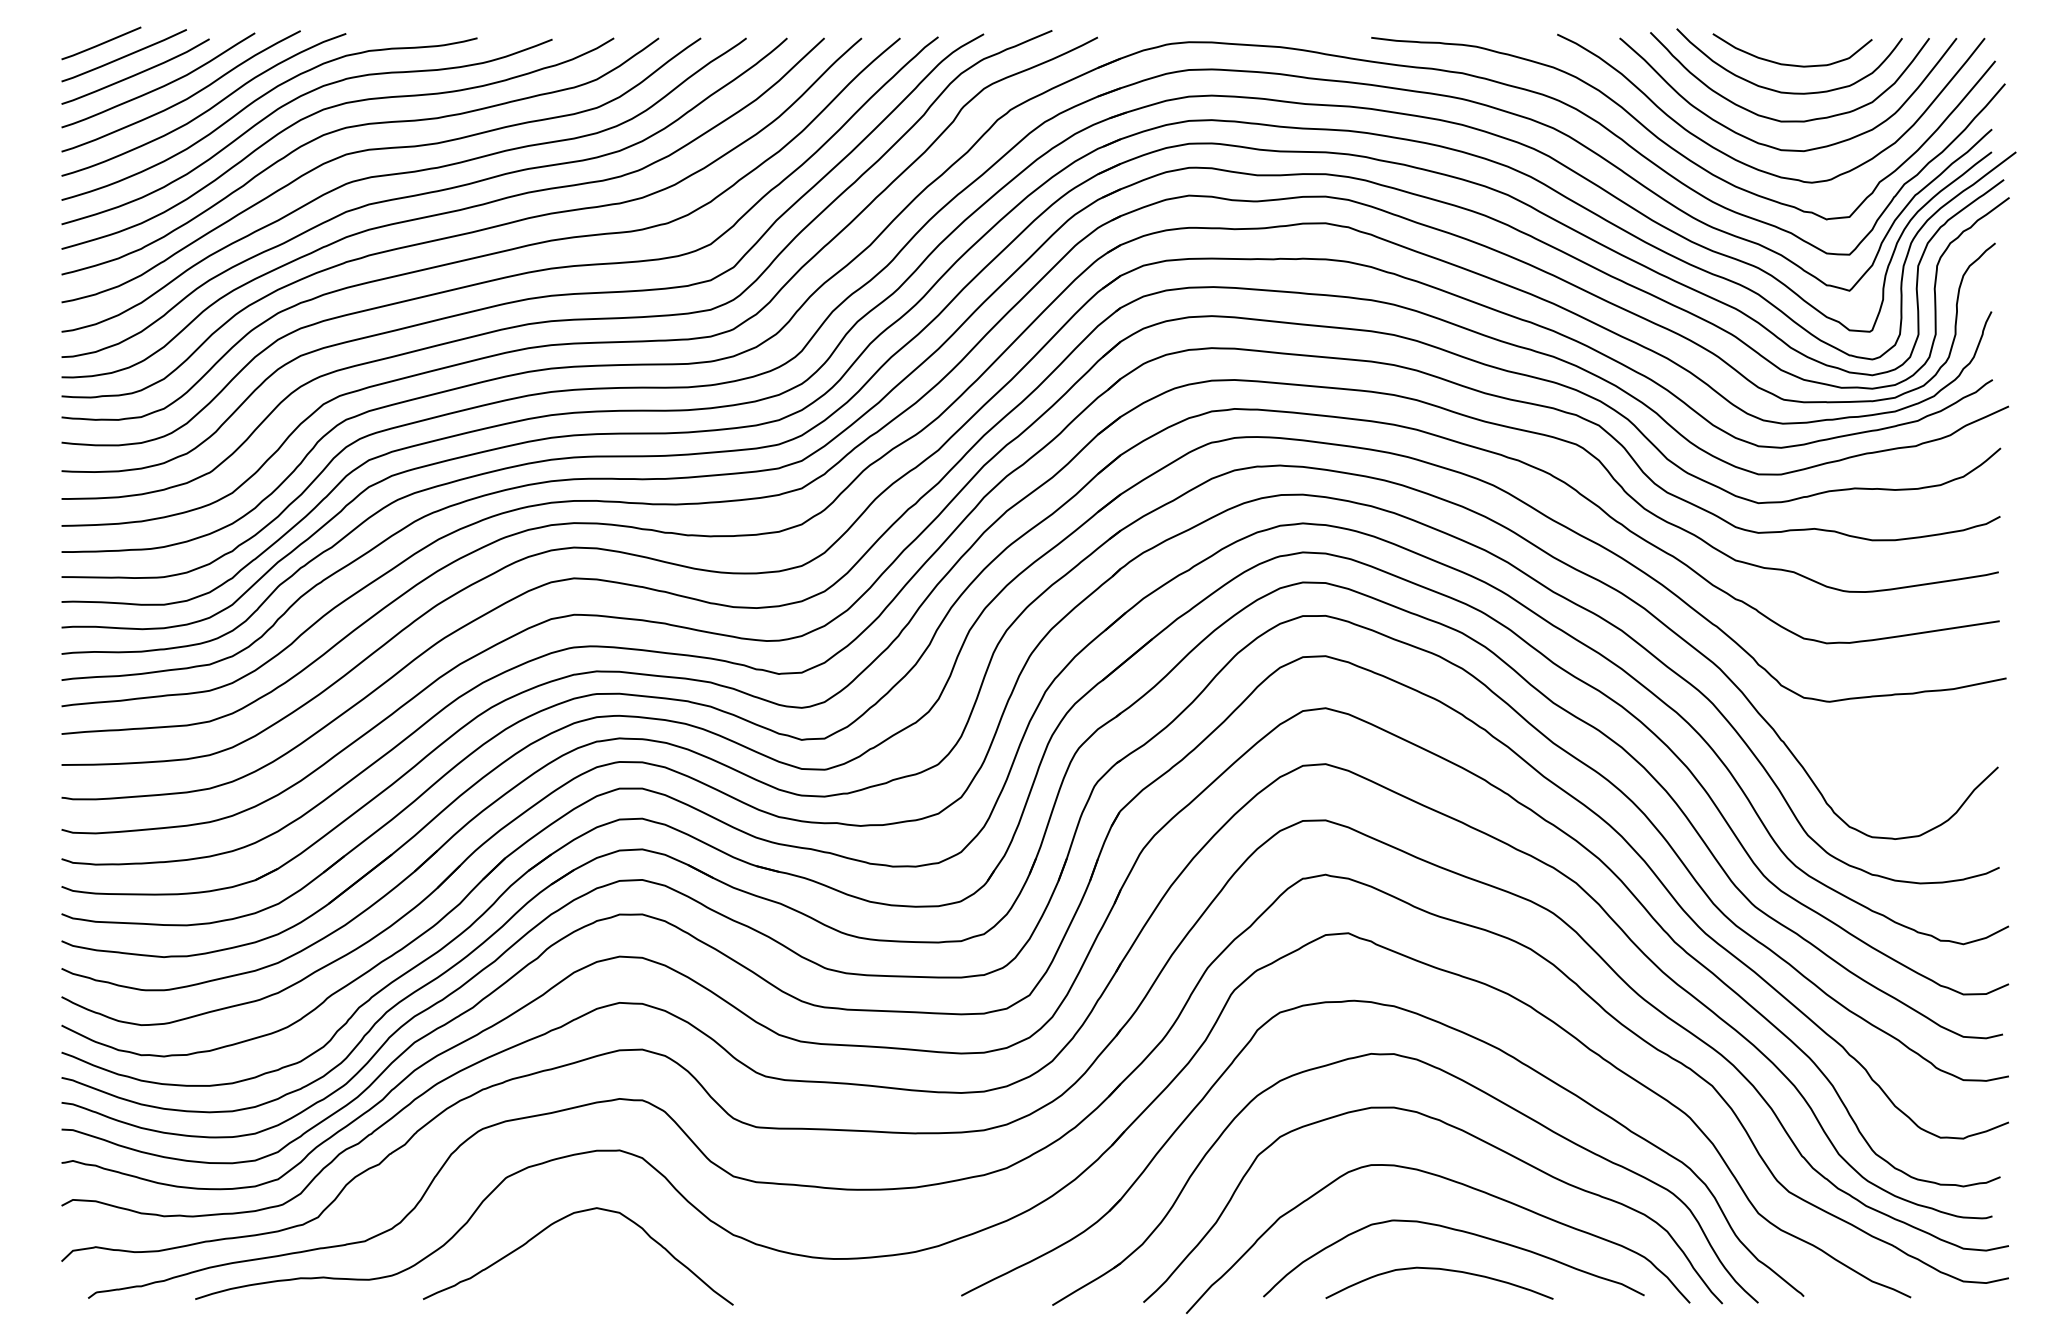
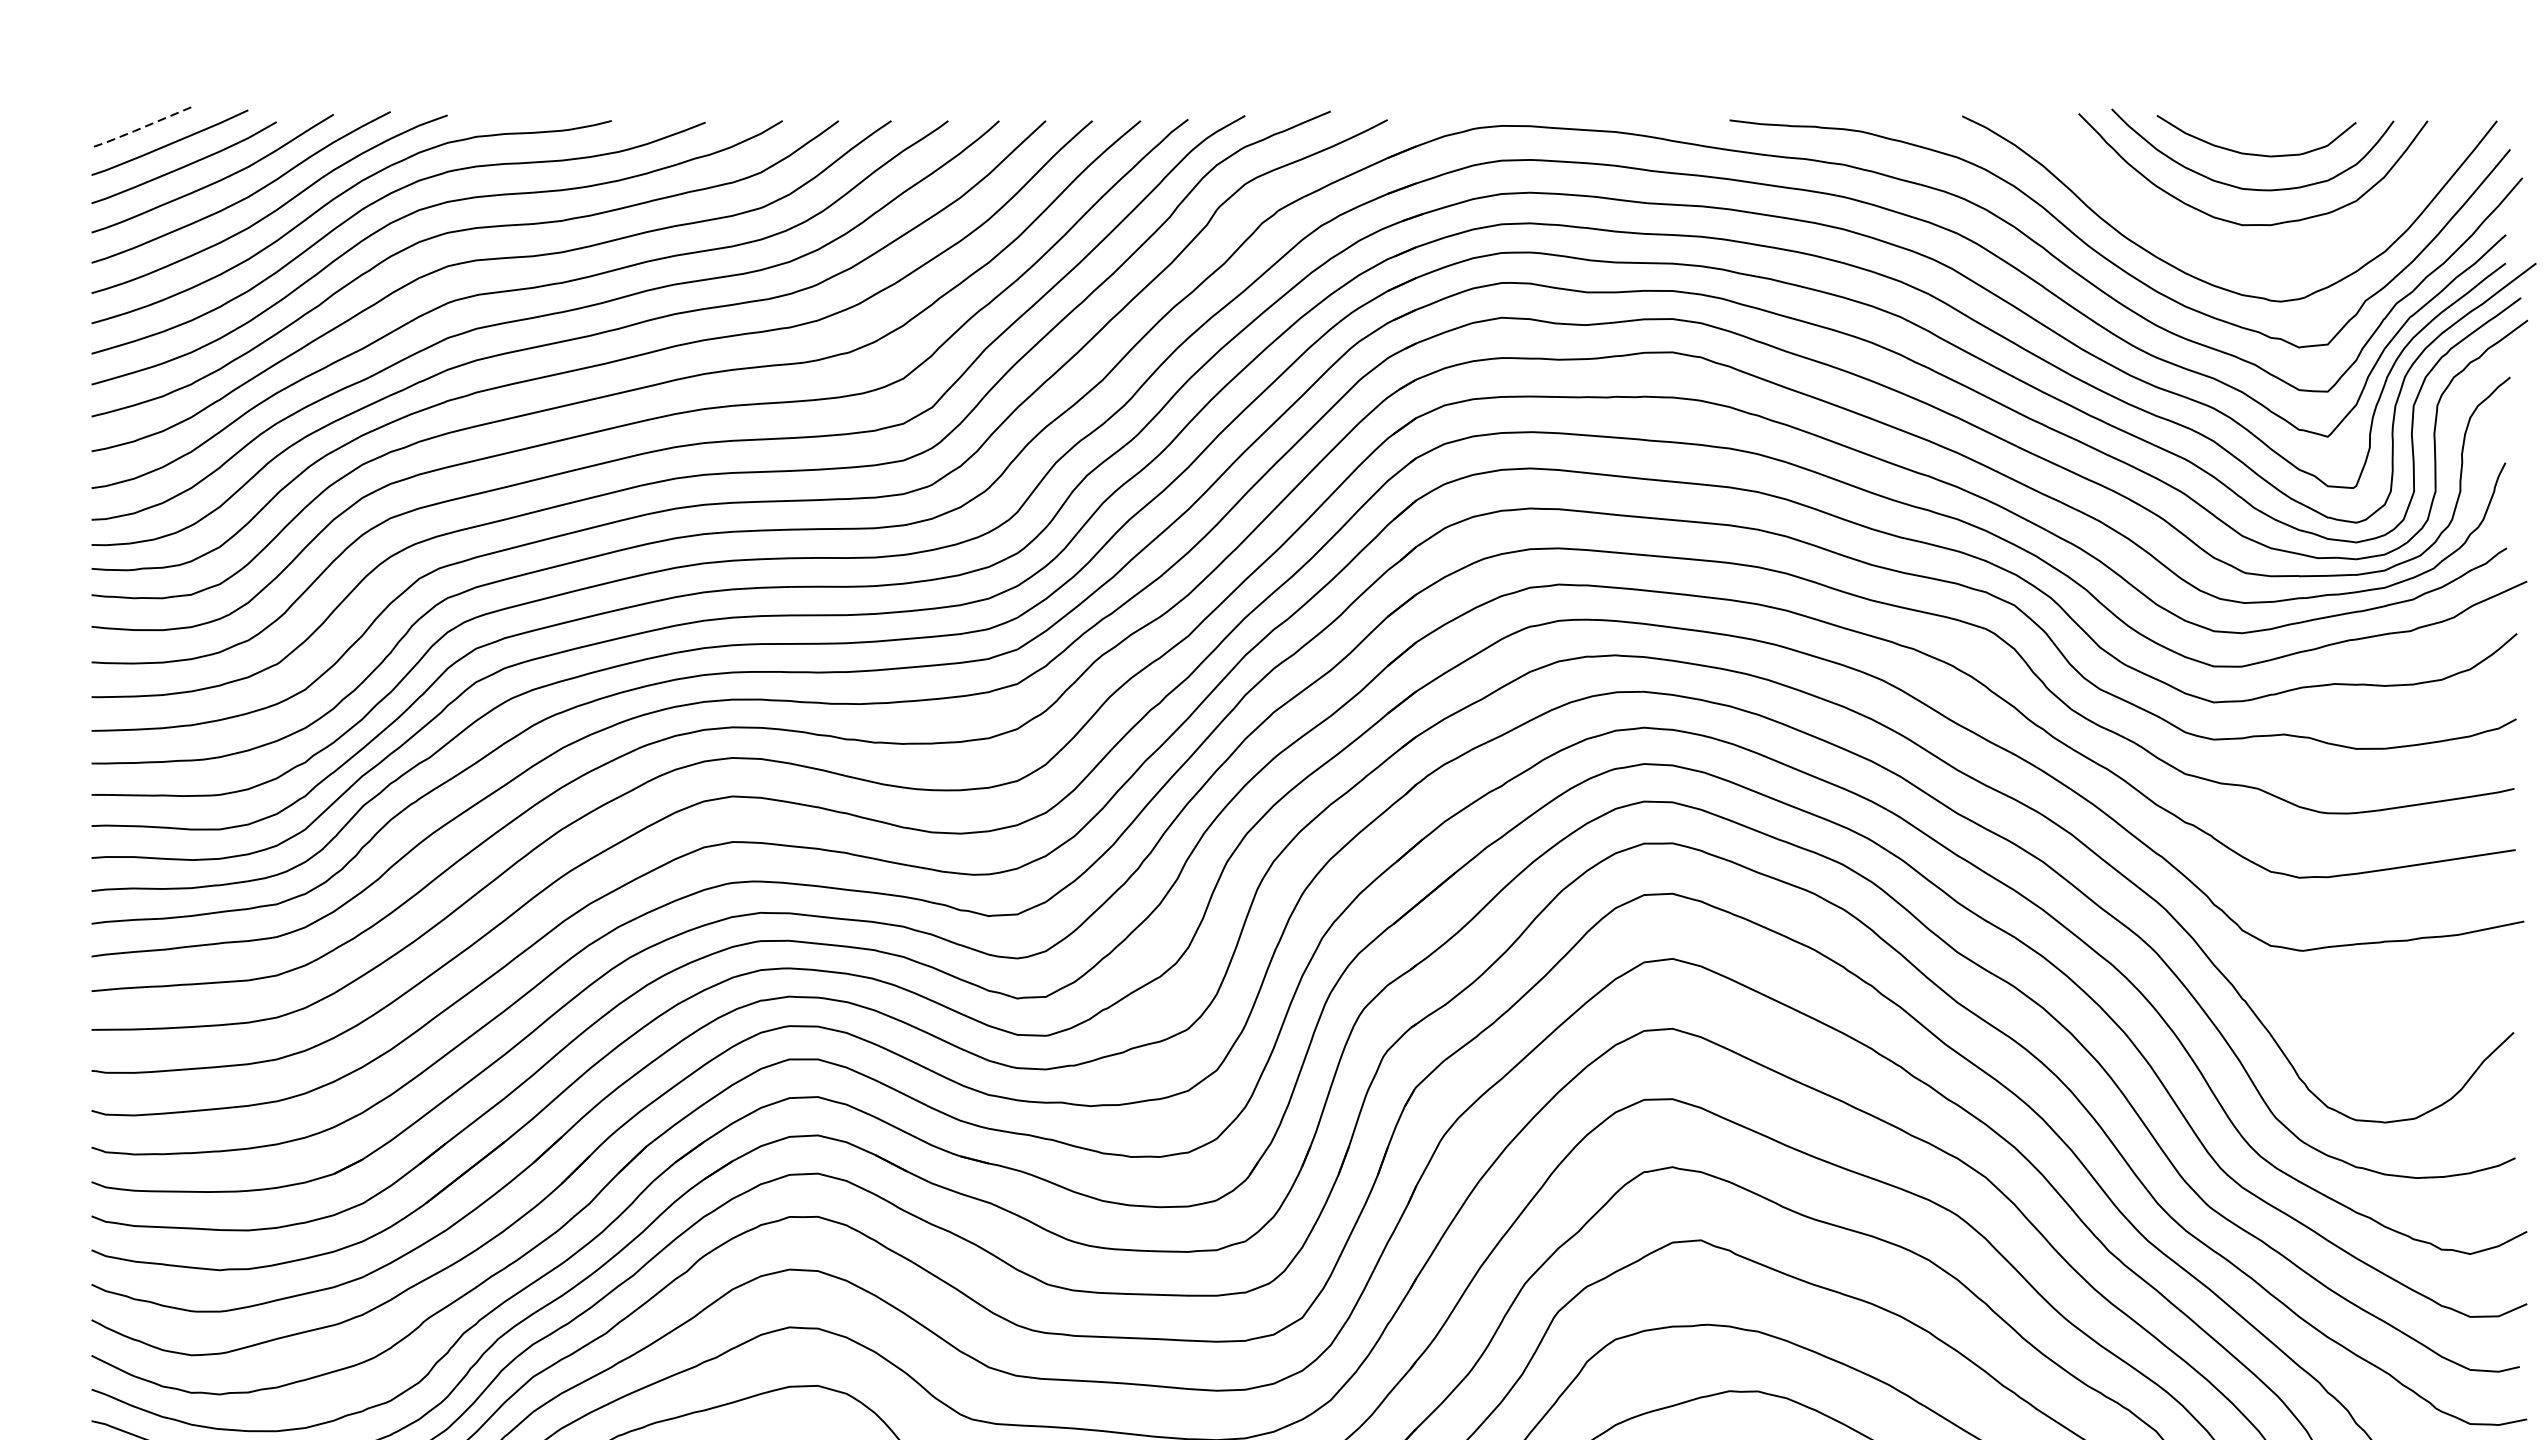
line: (100, 44) -> (140, 128), solid -> dashed
curve: (1770, 145) -> (2228, 255), removed

